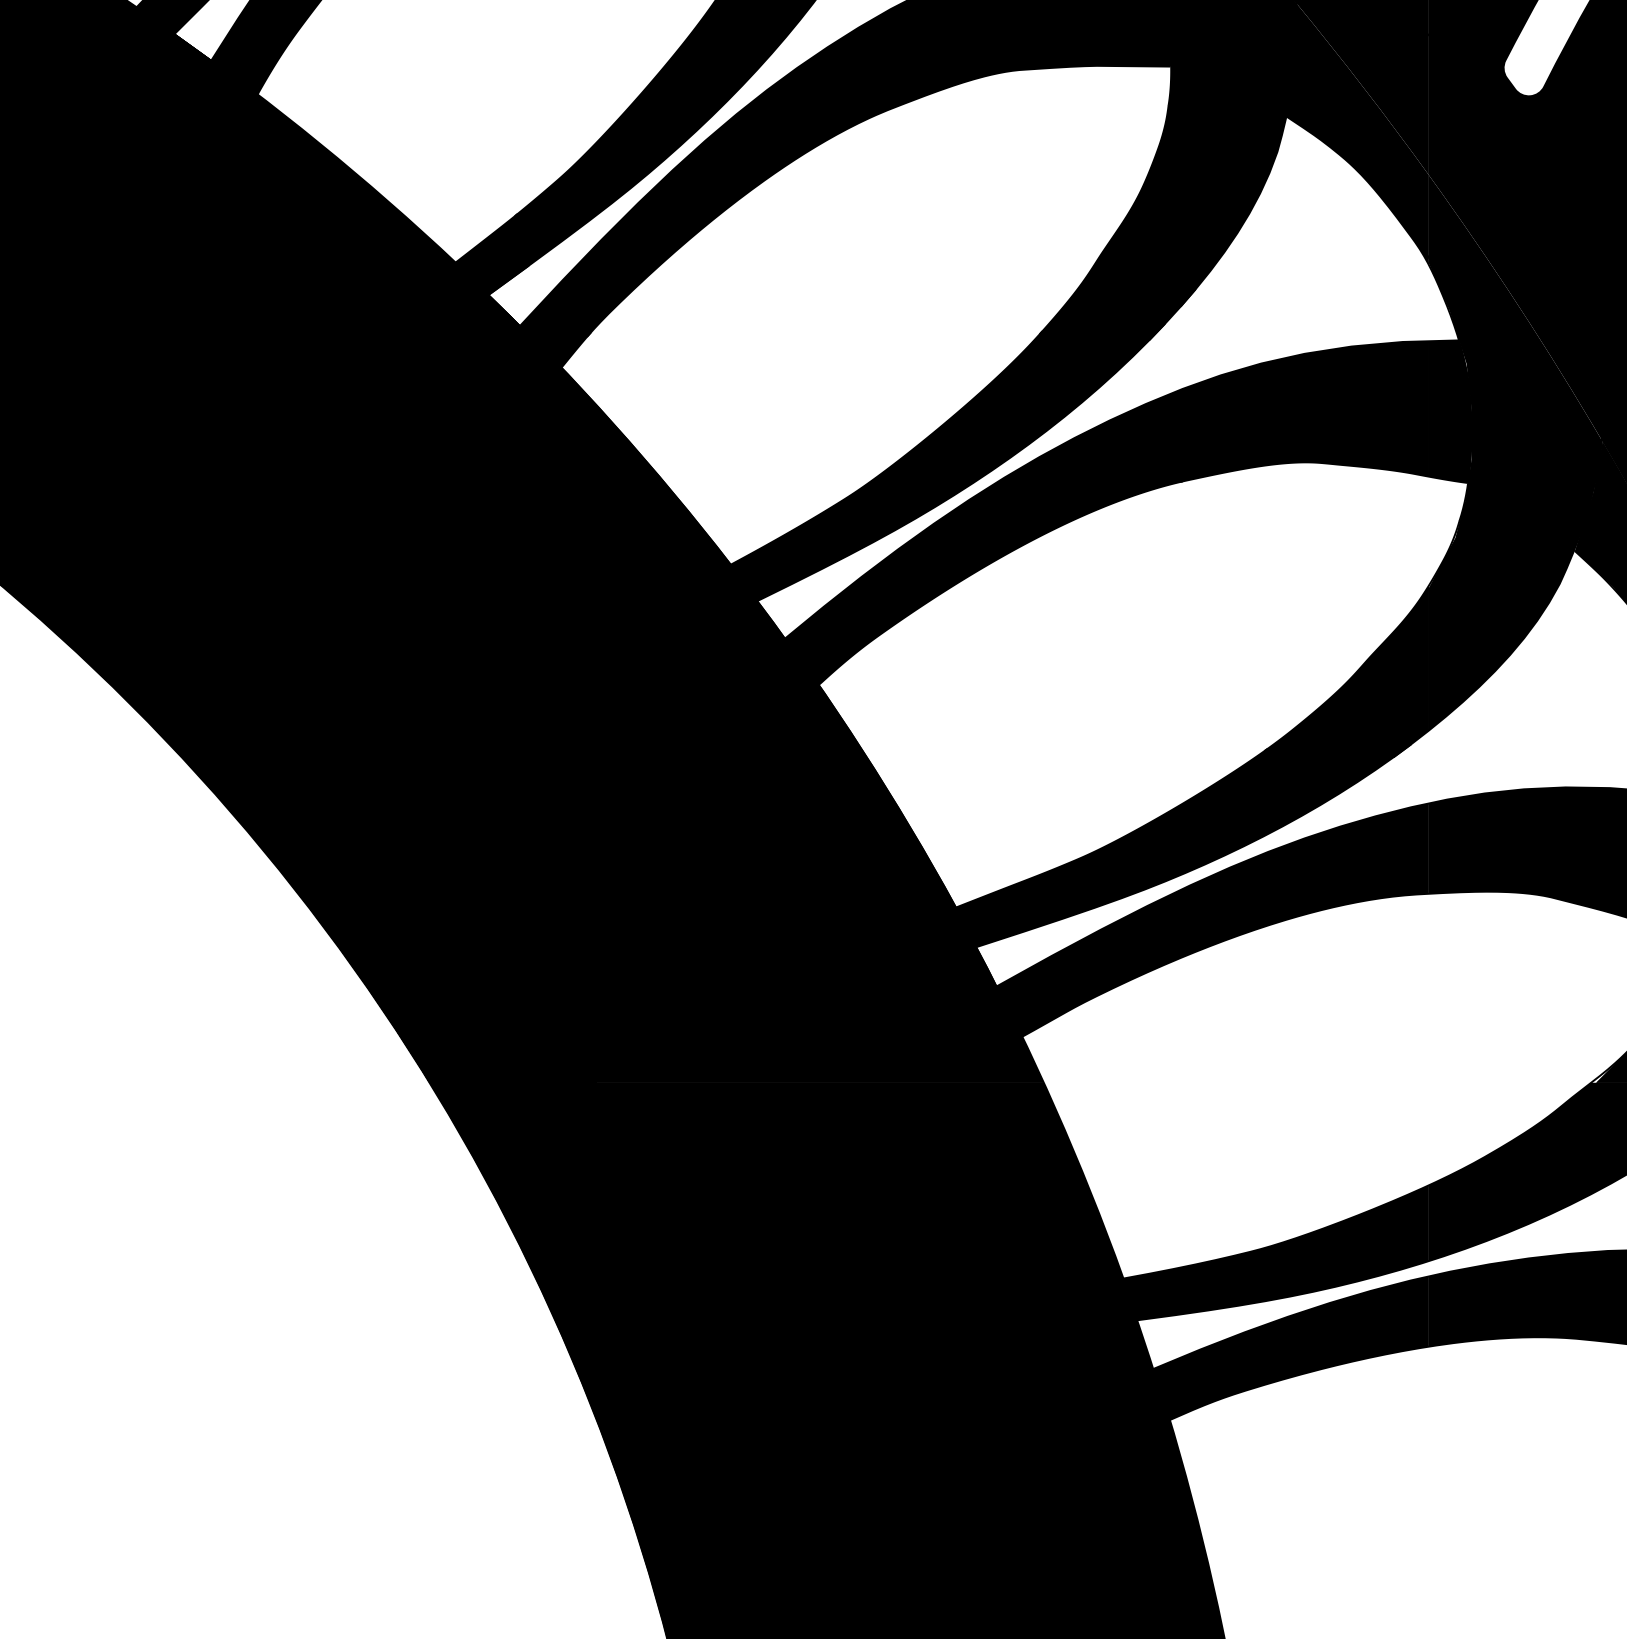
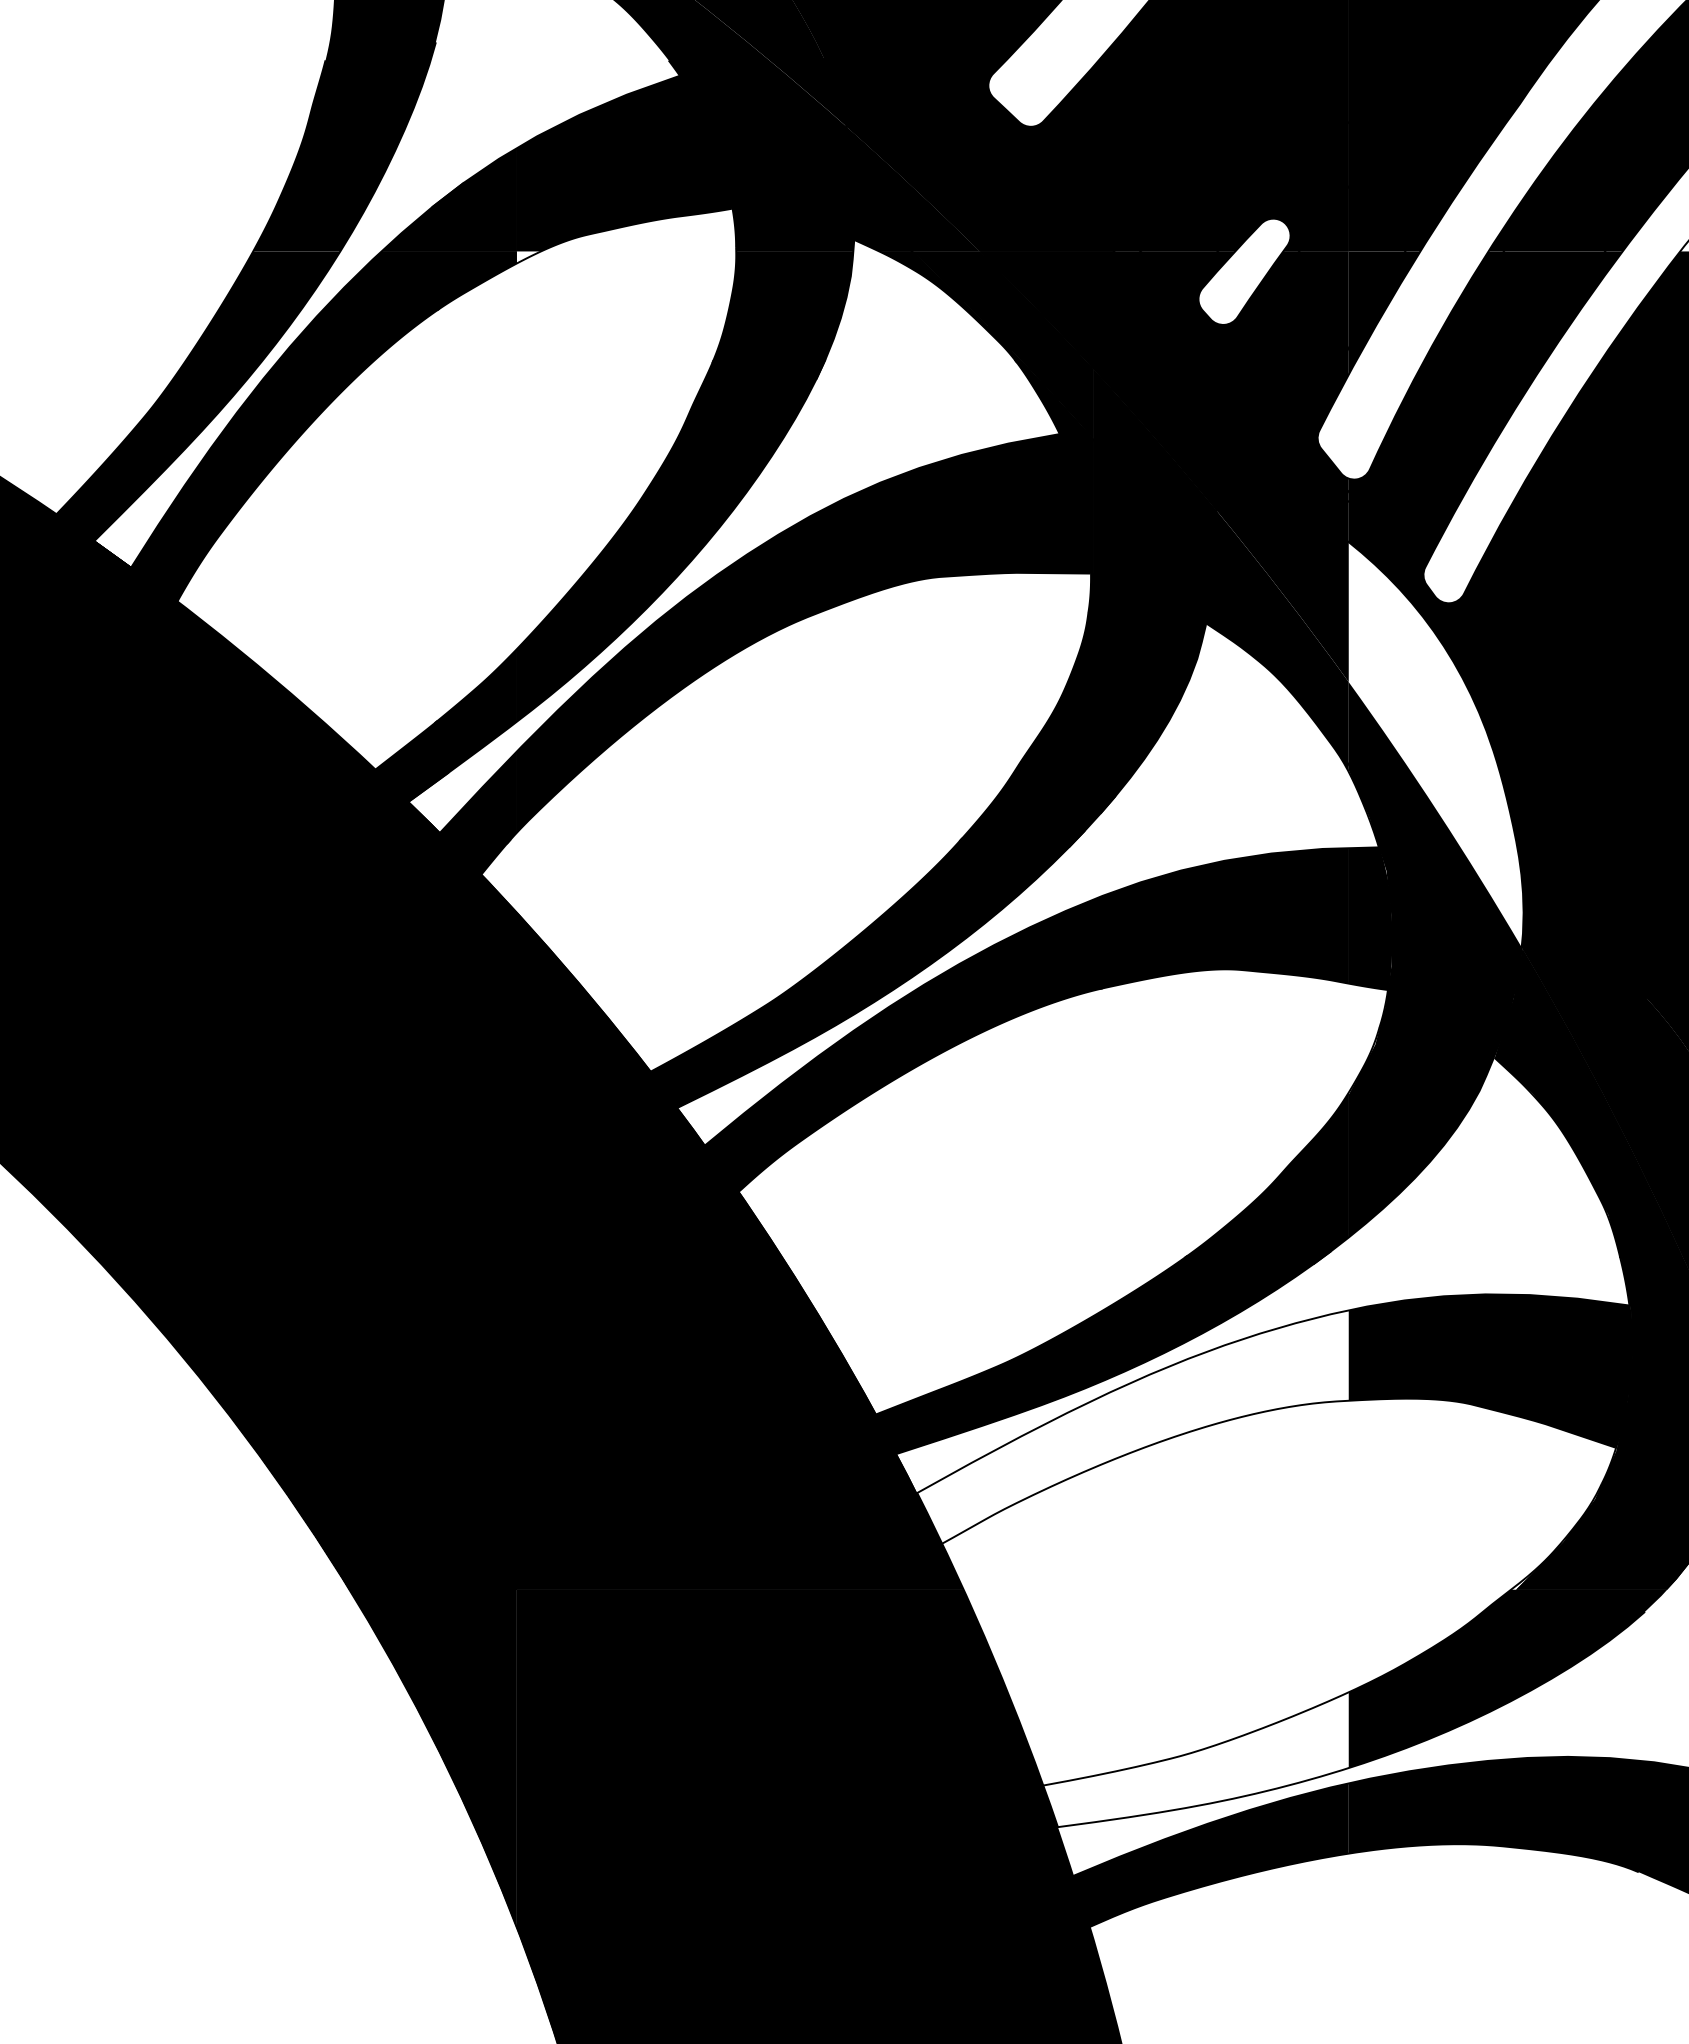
fill: (1515, 237) -> (1435, 744), removed
fill: (1212, 919) -> (1132, 1426), removed
fill: (1275, 1252) -> (1195, 1759), removed

